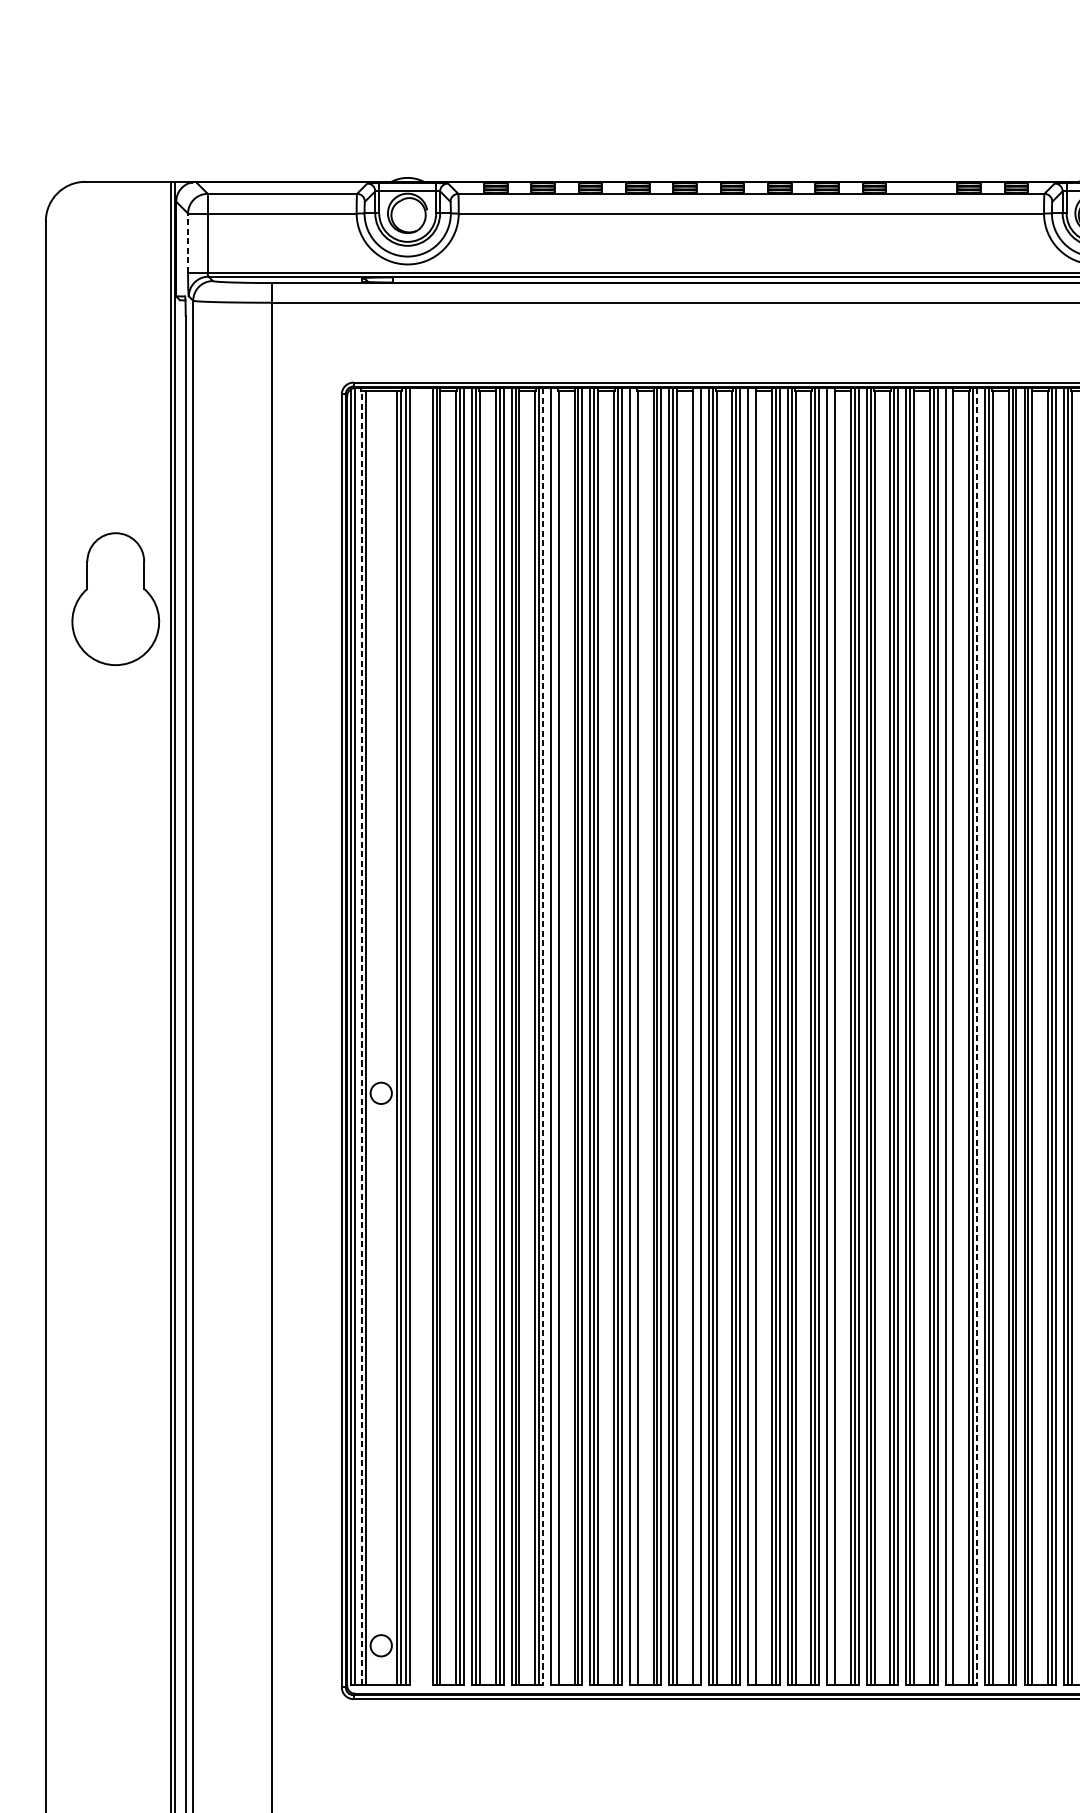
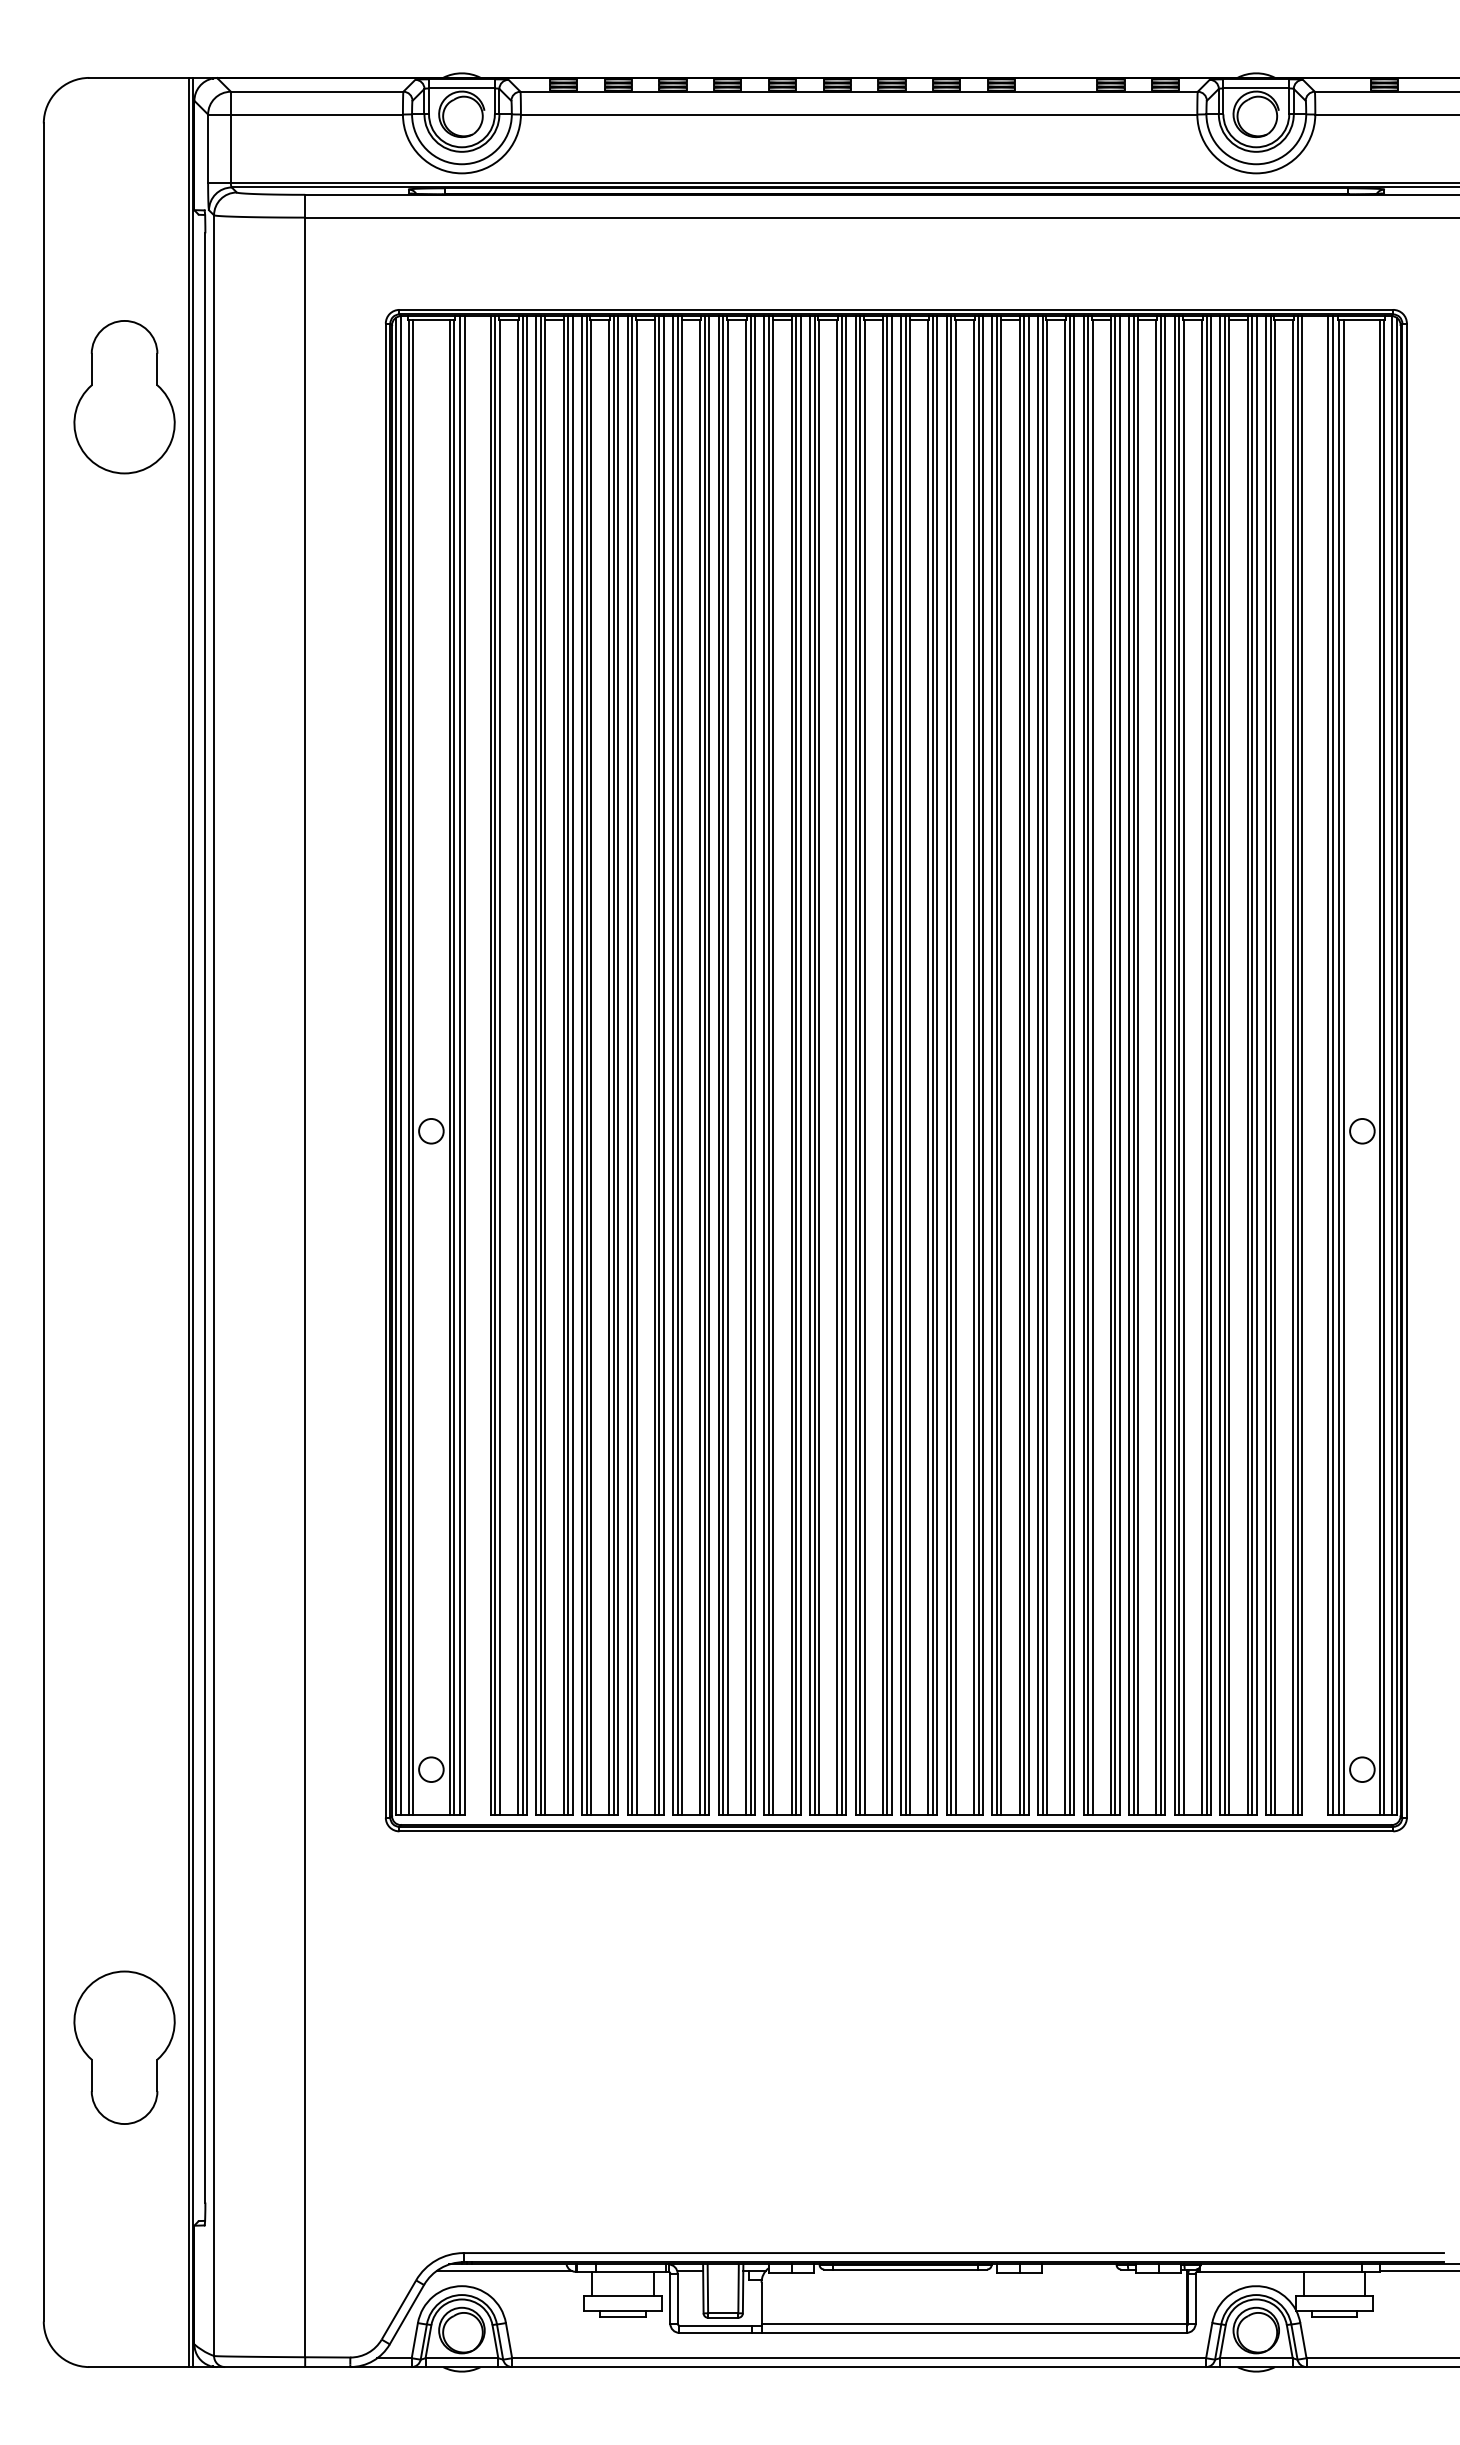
line: (188, 242) -> (208, 148), dashed -> solid
part: (115, 599) -> (124, 397), moved
line: (543, 1036) -> (618, 1065), dashed -> solid
line: (555, 1036) -> (632, 1065), added
line: (634, 1036) -> (723, 1065), added
line: (697, 1036) -> (796, 1065), added
line: (752, 1036) -> (860, 1065), added
line: (831, 1036) -> (951, 1065), added
line: (949, 1036) -> (1088, 1065), added
line: (976, 1036) -> (1119, 1065), dashed -> solid
line: (361, 1038) -> (408, 1067), dashed -> solid

